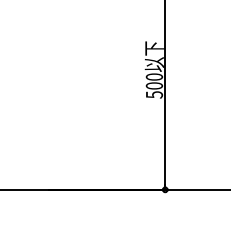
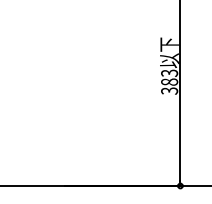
text: (153, 85) -> (168, 81), 500 -> 383

